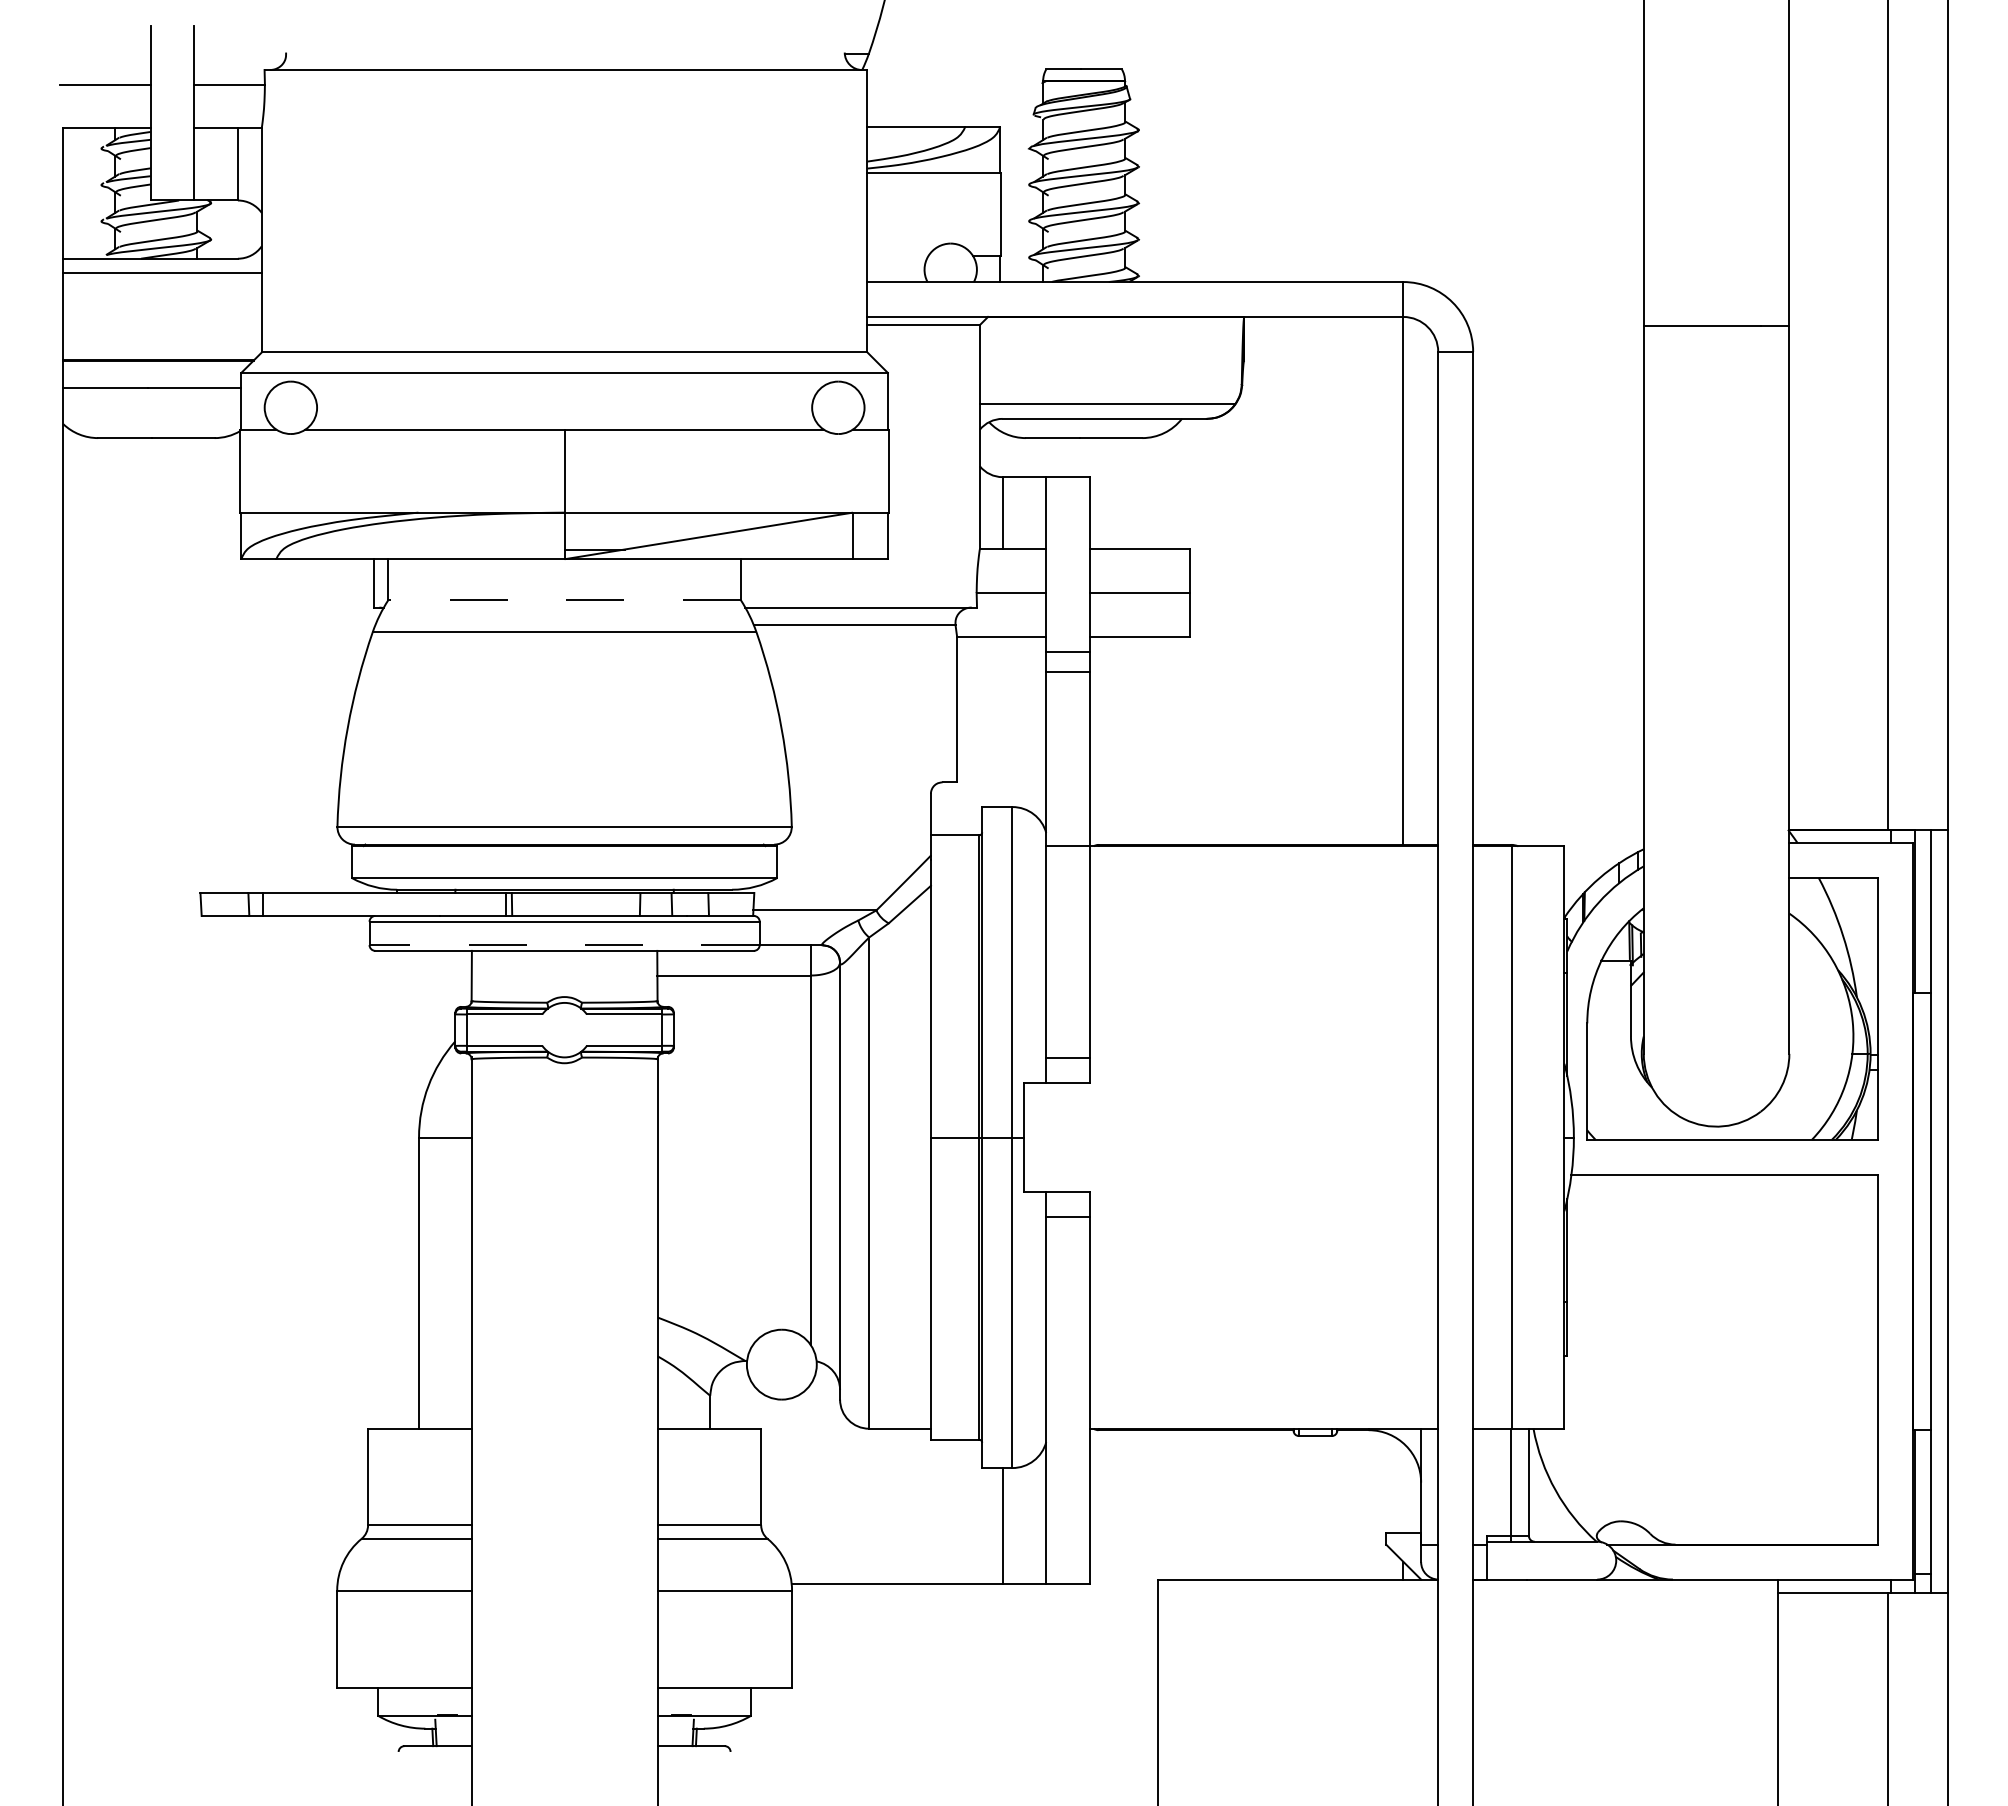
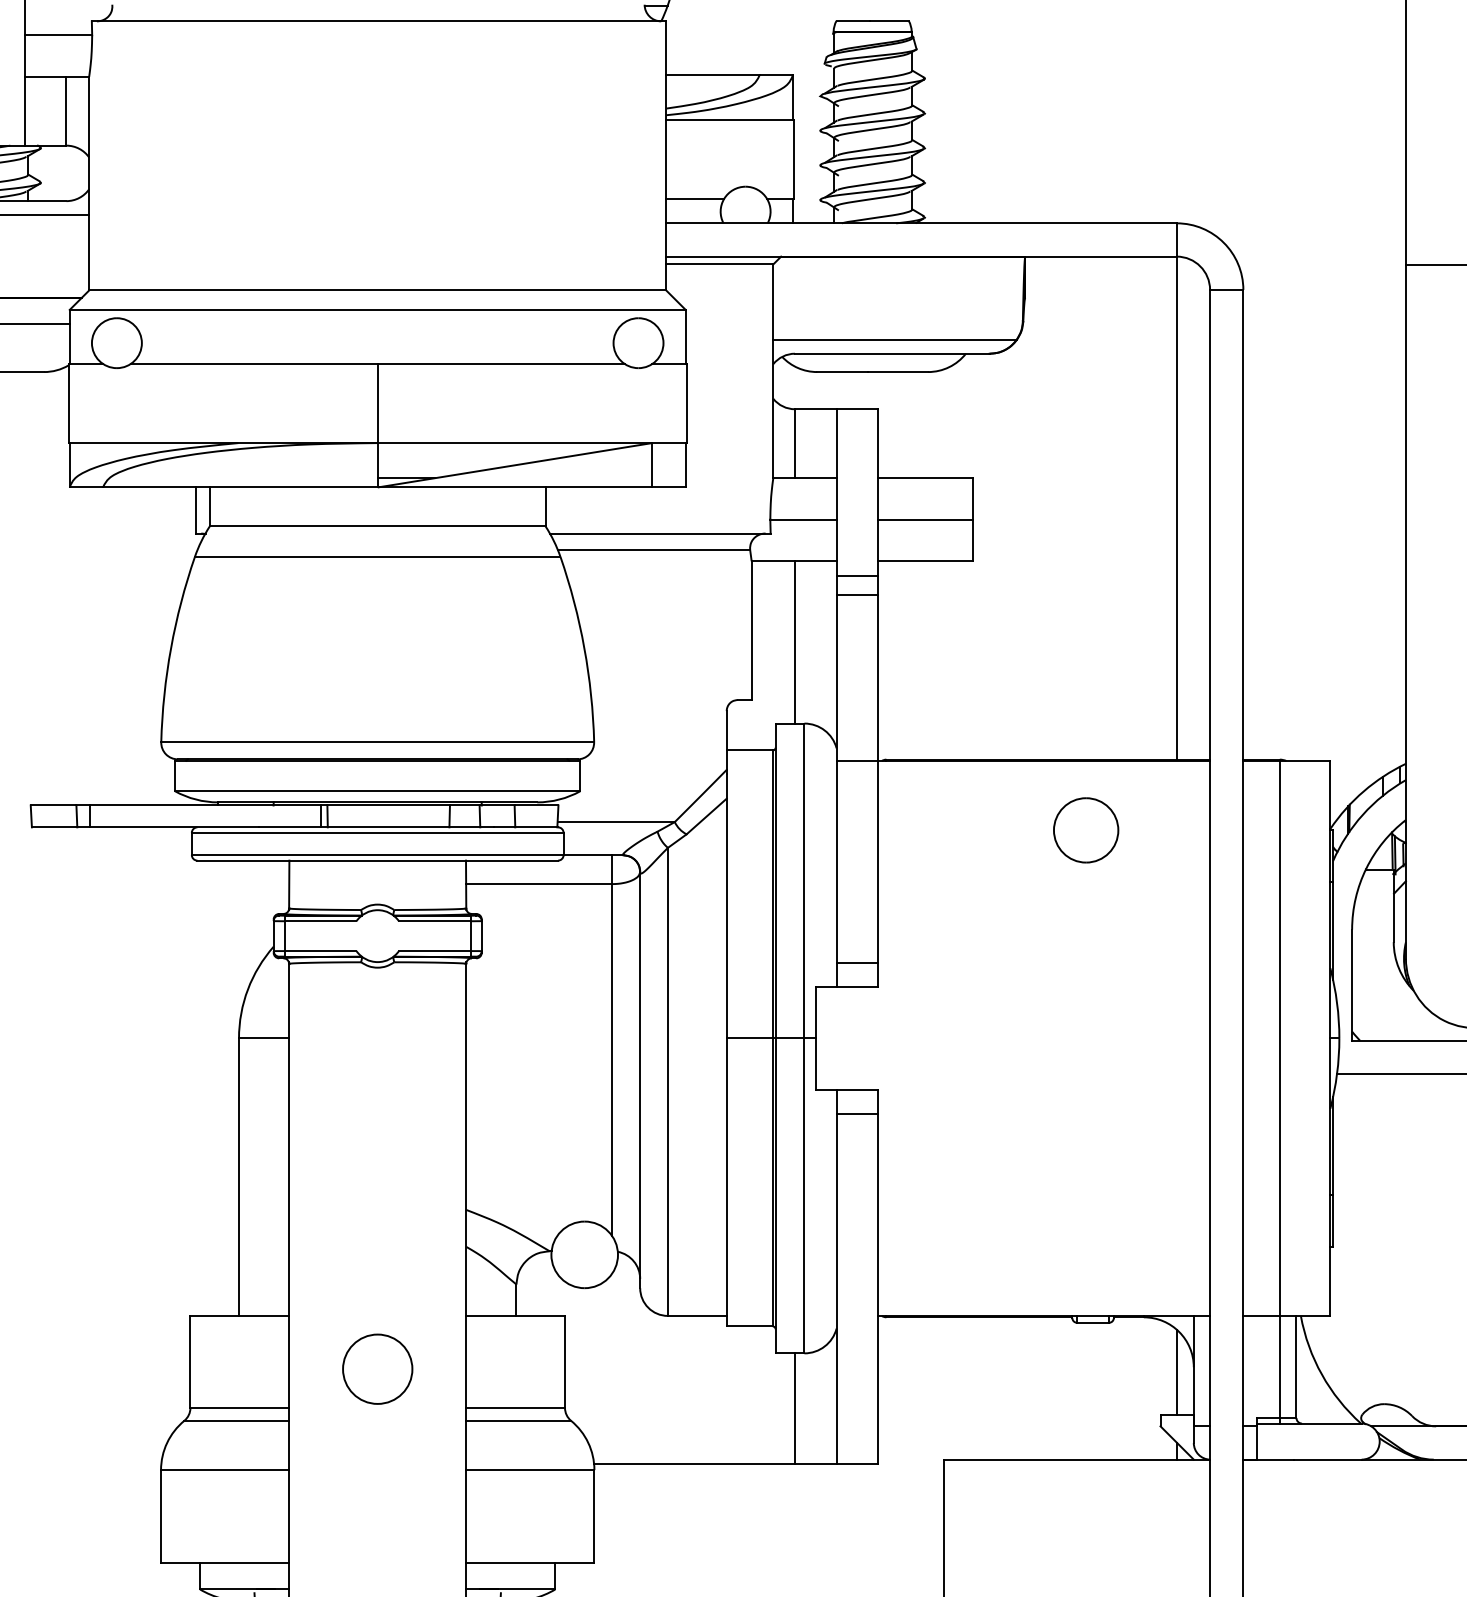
line: (897, 256) -> (694, 199), added
line: (564, 600) -> (377, 526), dashed -> solid
line: (1002, 721) -> (794, 642), added
part: (1307, 918) -> (1085, 829), added
line: (564, 945) -> (377, 855), dashed -> solid
circle: (564, 1484) -> (377, 1369), added
line: (1403, 1487) -> (1177, 1371), added

